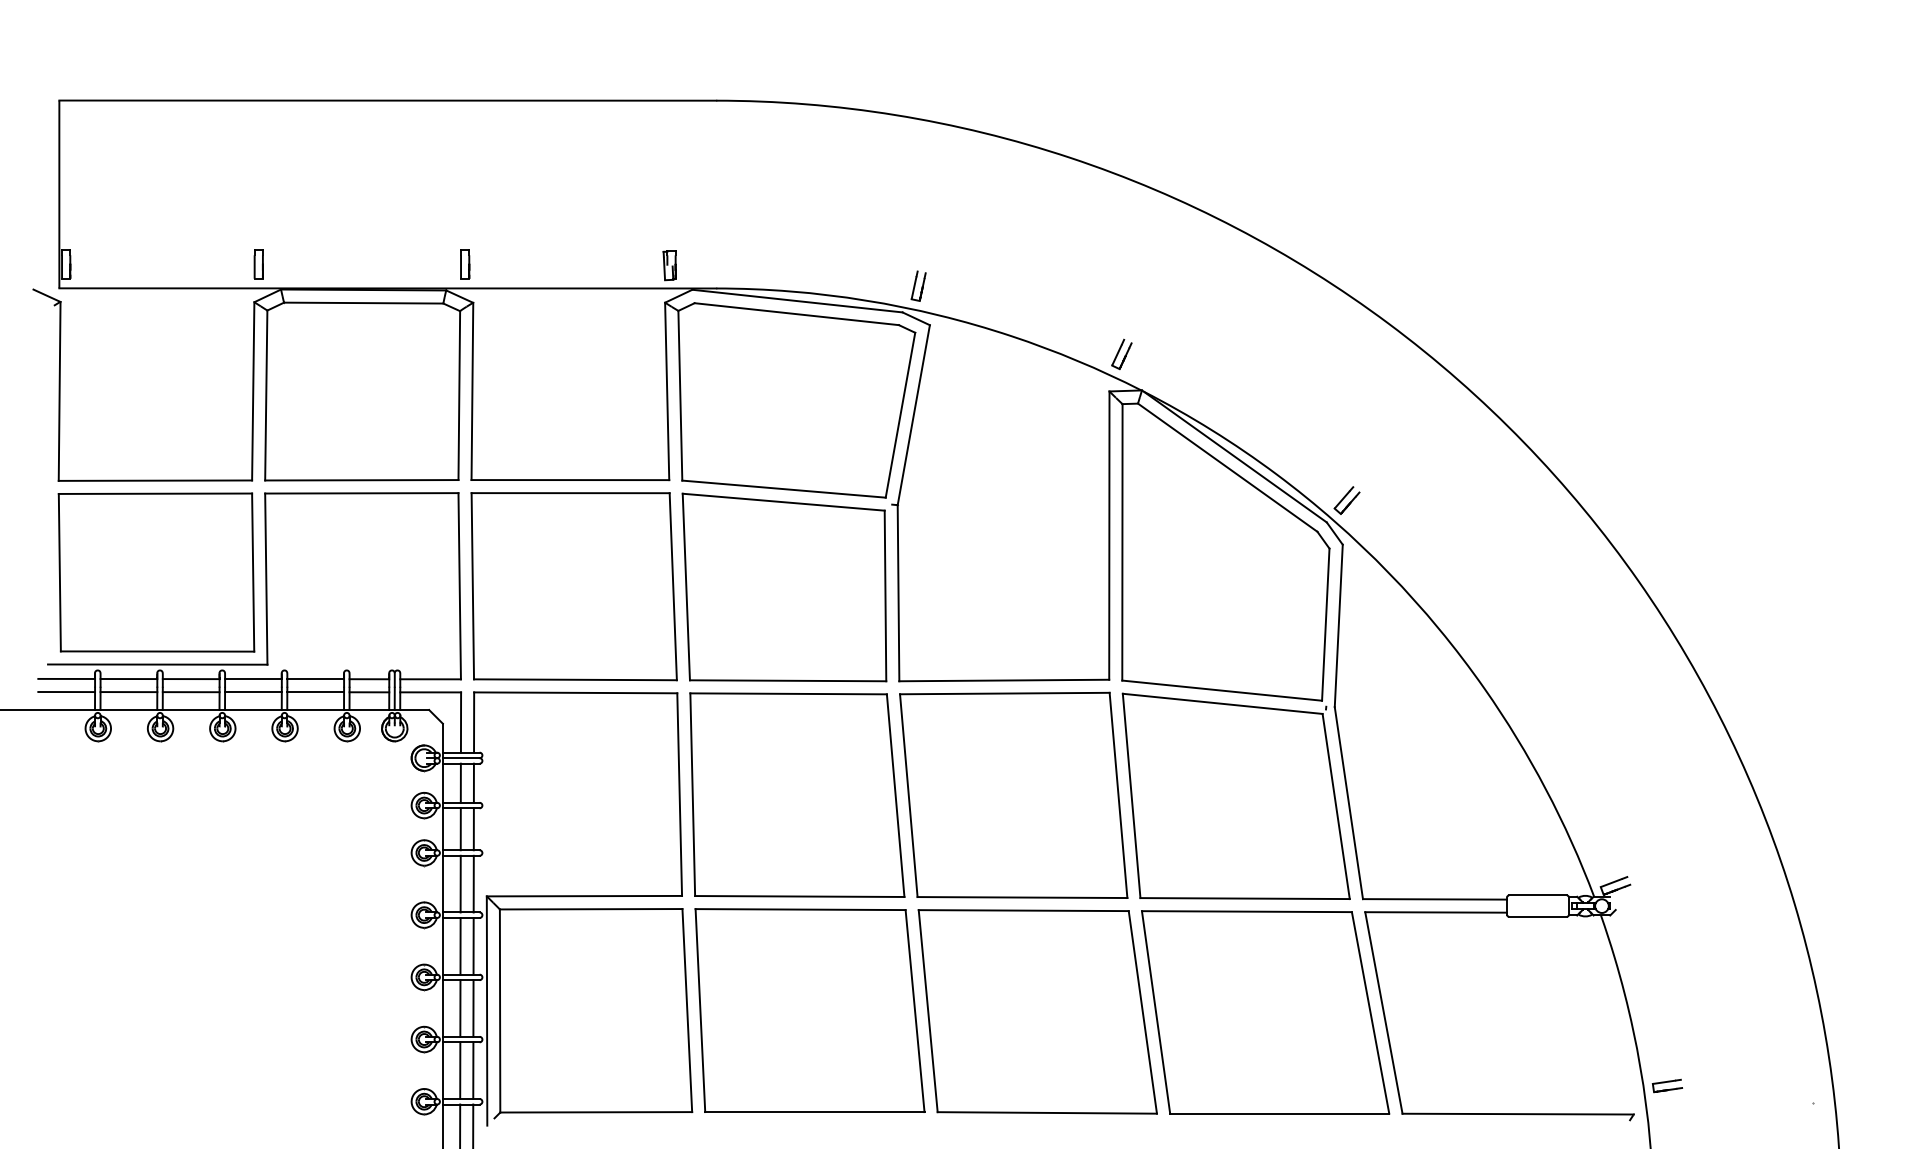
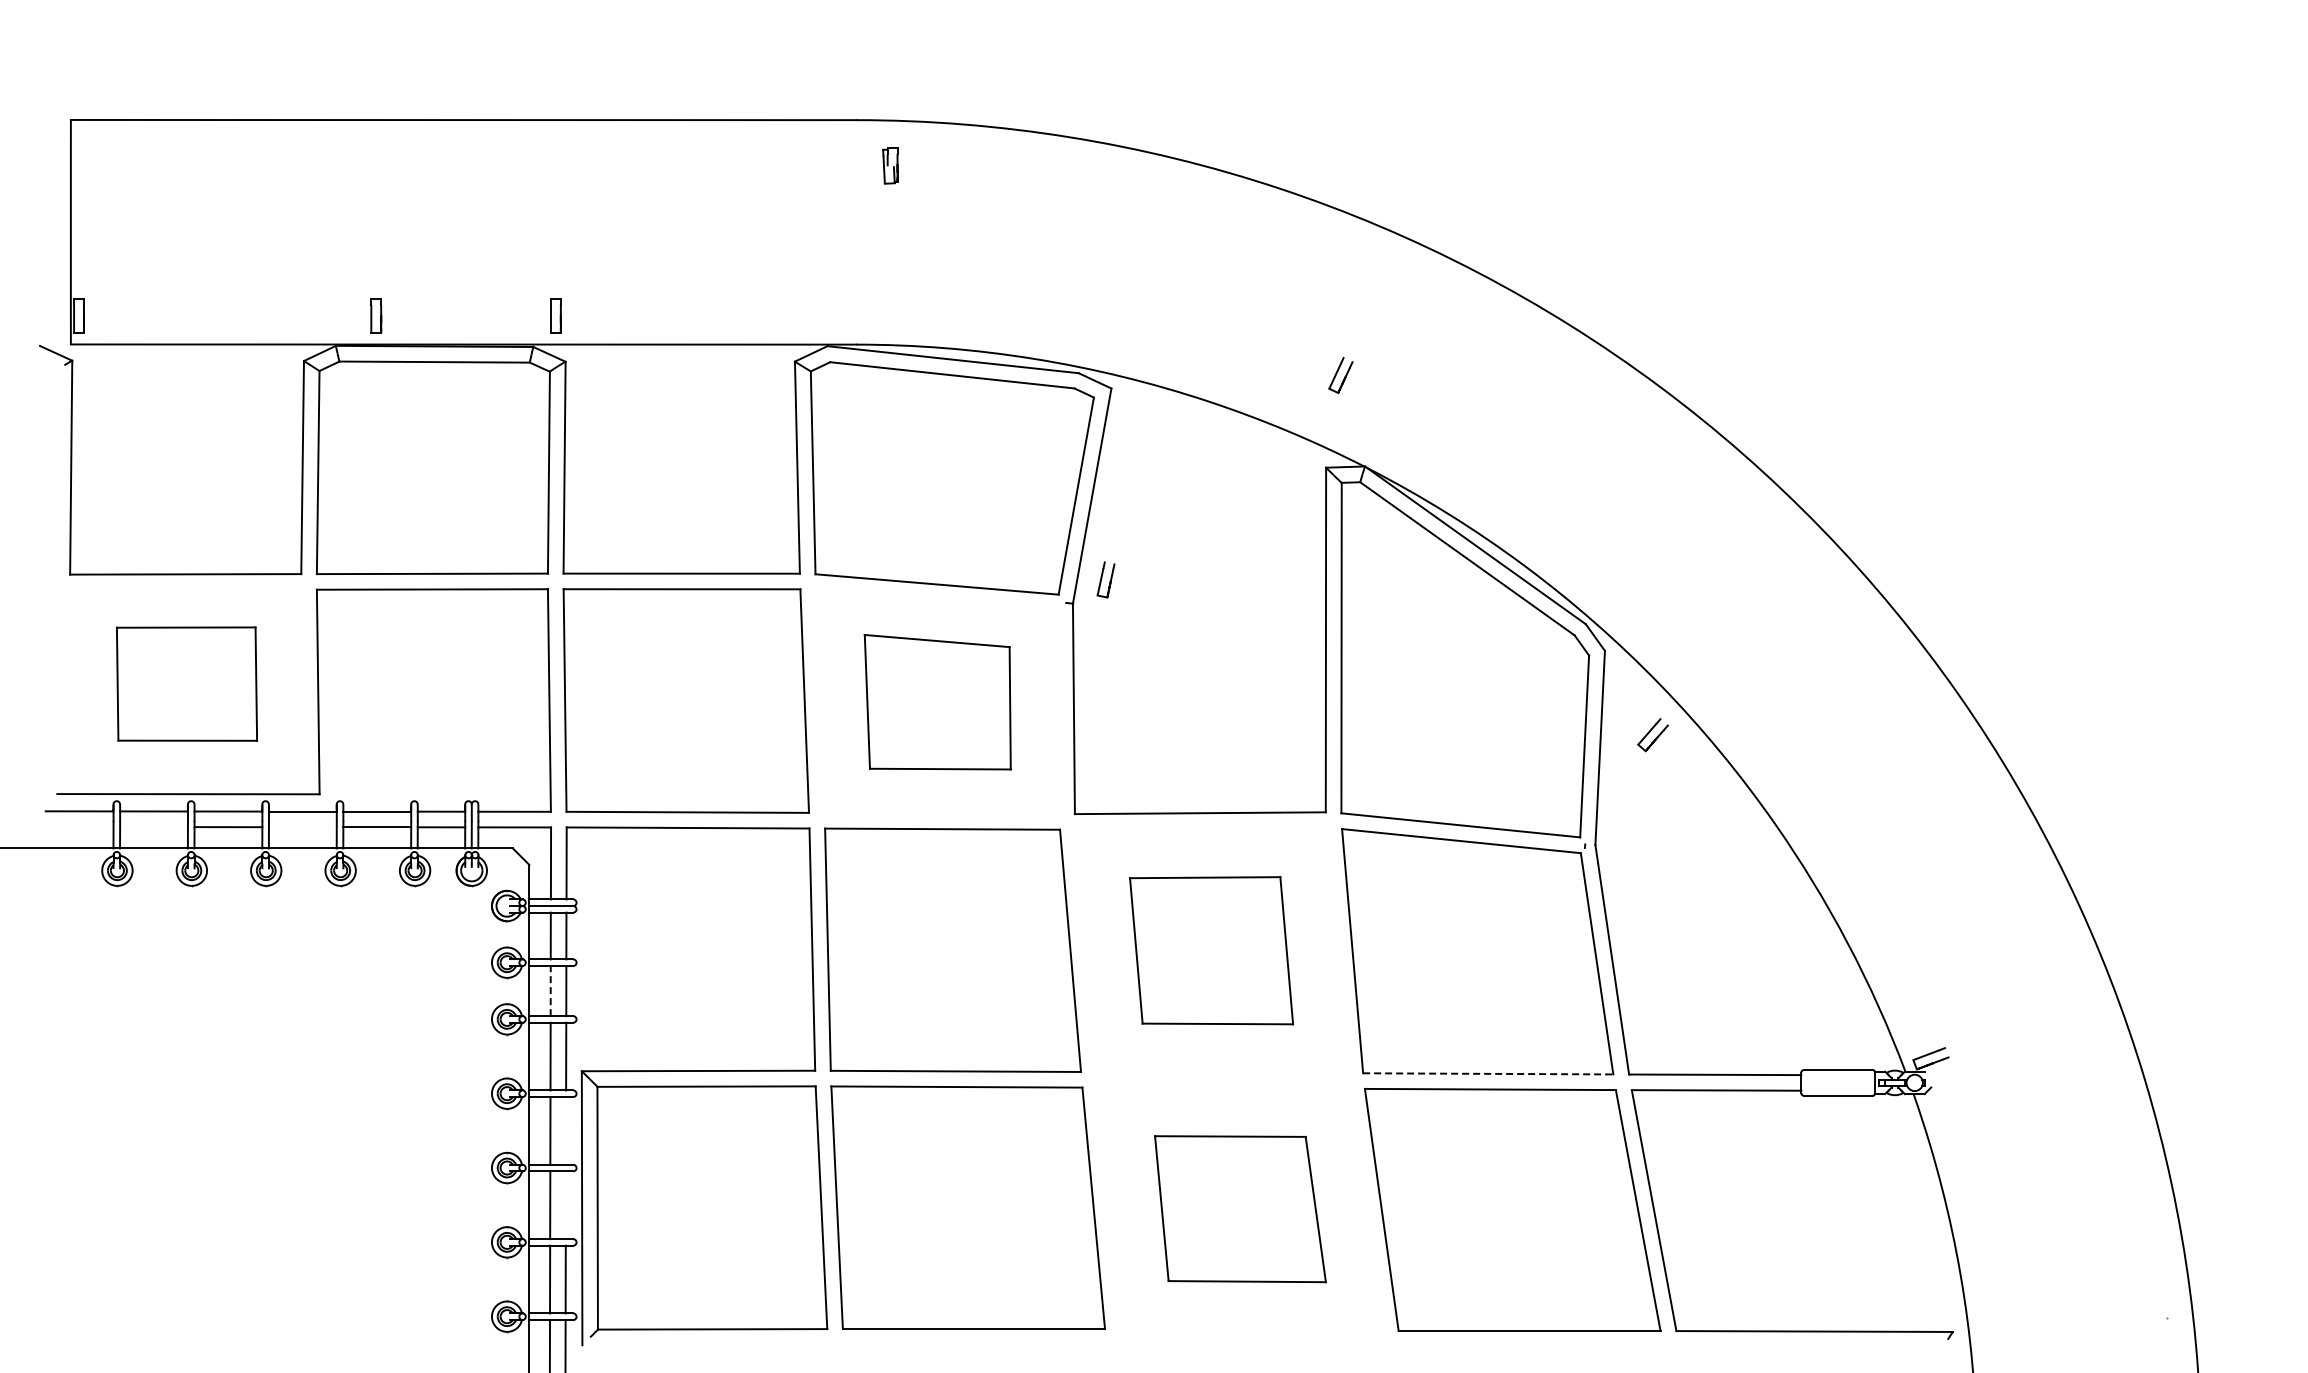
part: (258, 264) -> (376, 315), moved
part: (669, 264) -> (890, 165), moved
part: (918, 285) -> (1105, 579), moved
part: (1121, 354) -> (1340, 375), moved
part: (1346, 500) -> (1652, 735), moved
part: (156, 571) -> (186, 683), size x0.6
part: (784, 587) -> (937, 702), size x0.6
line: (66, 691) -> (79, 826), removed
line: (128, 692) -> (153, 827), removed
line: (253, 692) -> (302, 827), removed
part: (1013, 795) -> (1211, 950), size x0.6
line: (460, 828) -> (550, 990), solid -> dashed
line: (1245, 898) -> (1488, 1073), solid -> dashed
line: (473, 945) -> (565, 1130), removed
line: (473, 1008) -> (565, 1205), removed
part: (1037, 1011) -> (1240, 1208), size x0.6
part: (1666, 1085) -> (1992, 1297), removed

